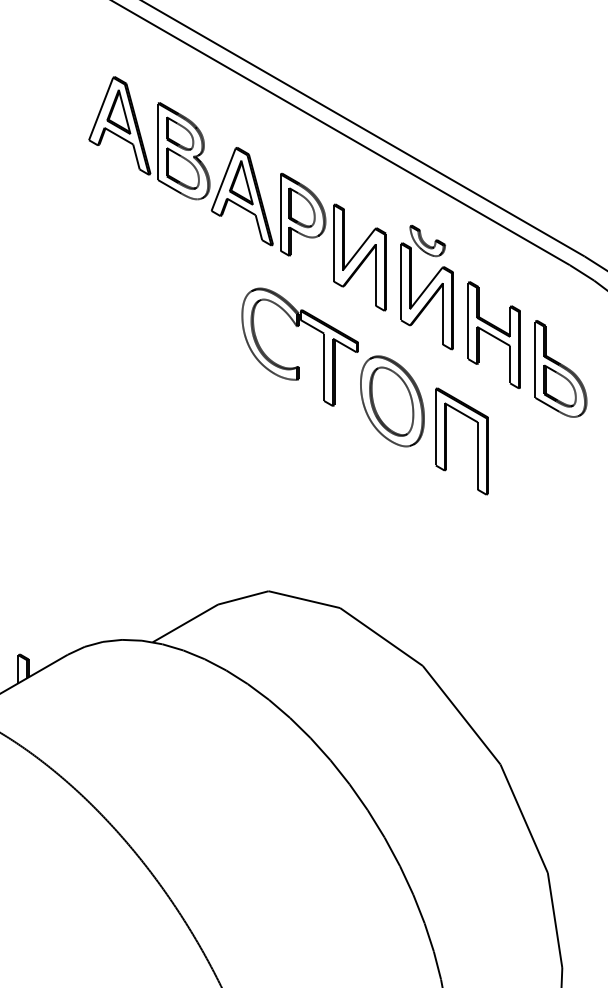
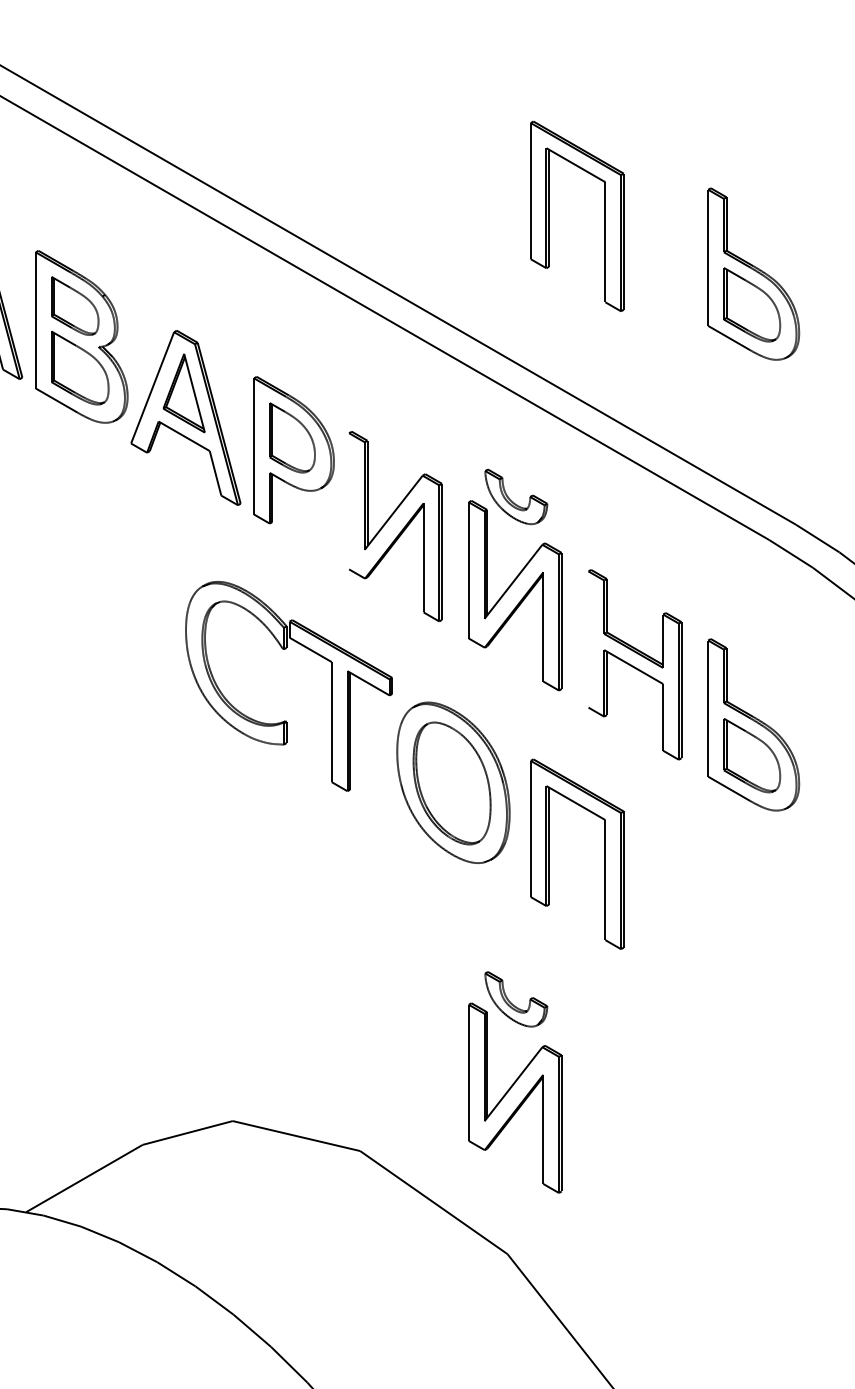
part: (446, 83) -> (549, 216), added
part: (560, 115) -> (752, 273), added
line: (333, 243) -> (348, 501), removed
line: (468, 320) -> (588, 638), removed
part: (426, 569) -> (514, 1082), added

